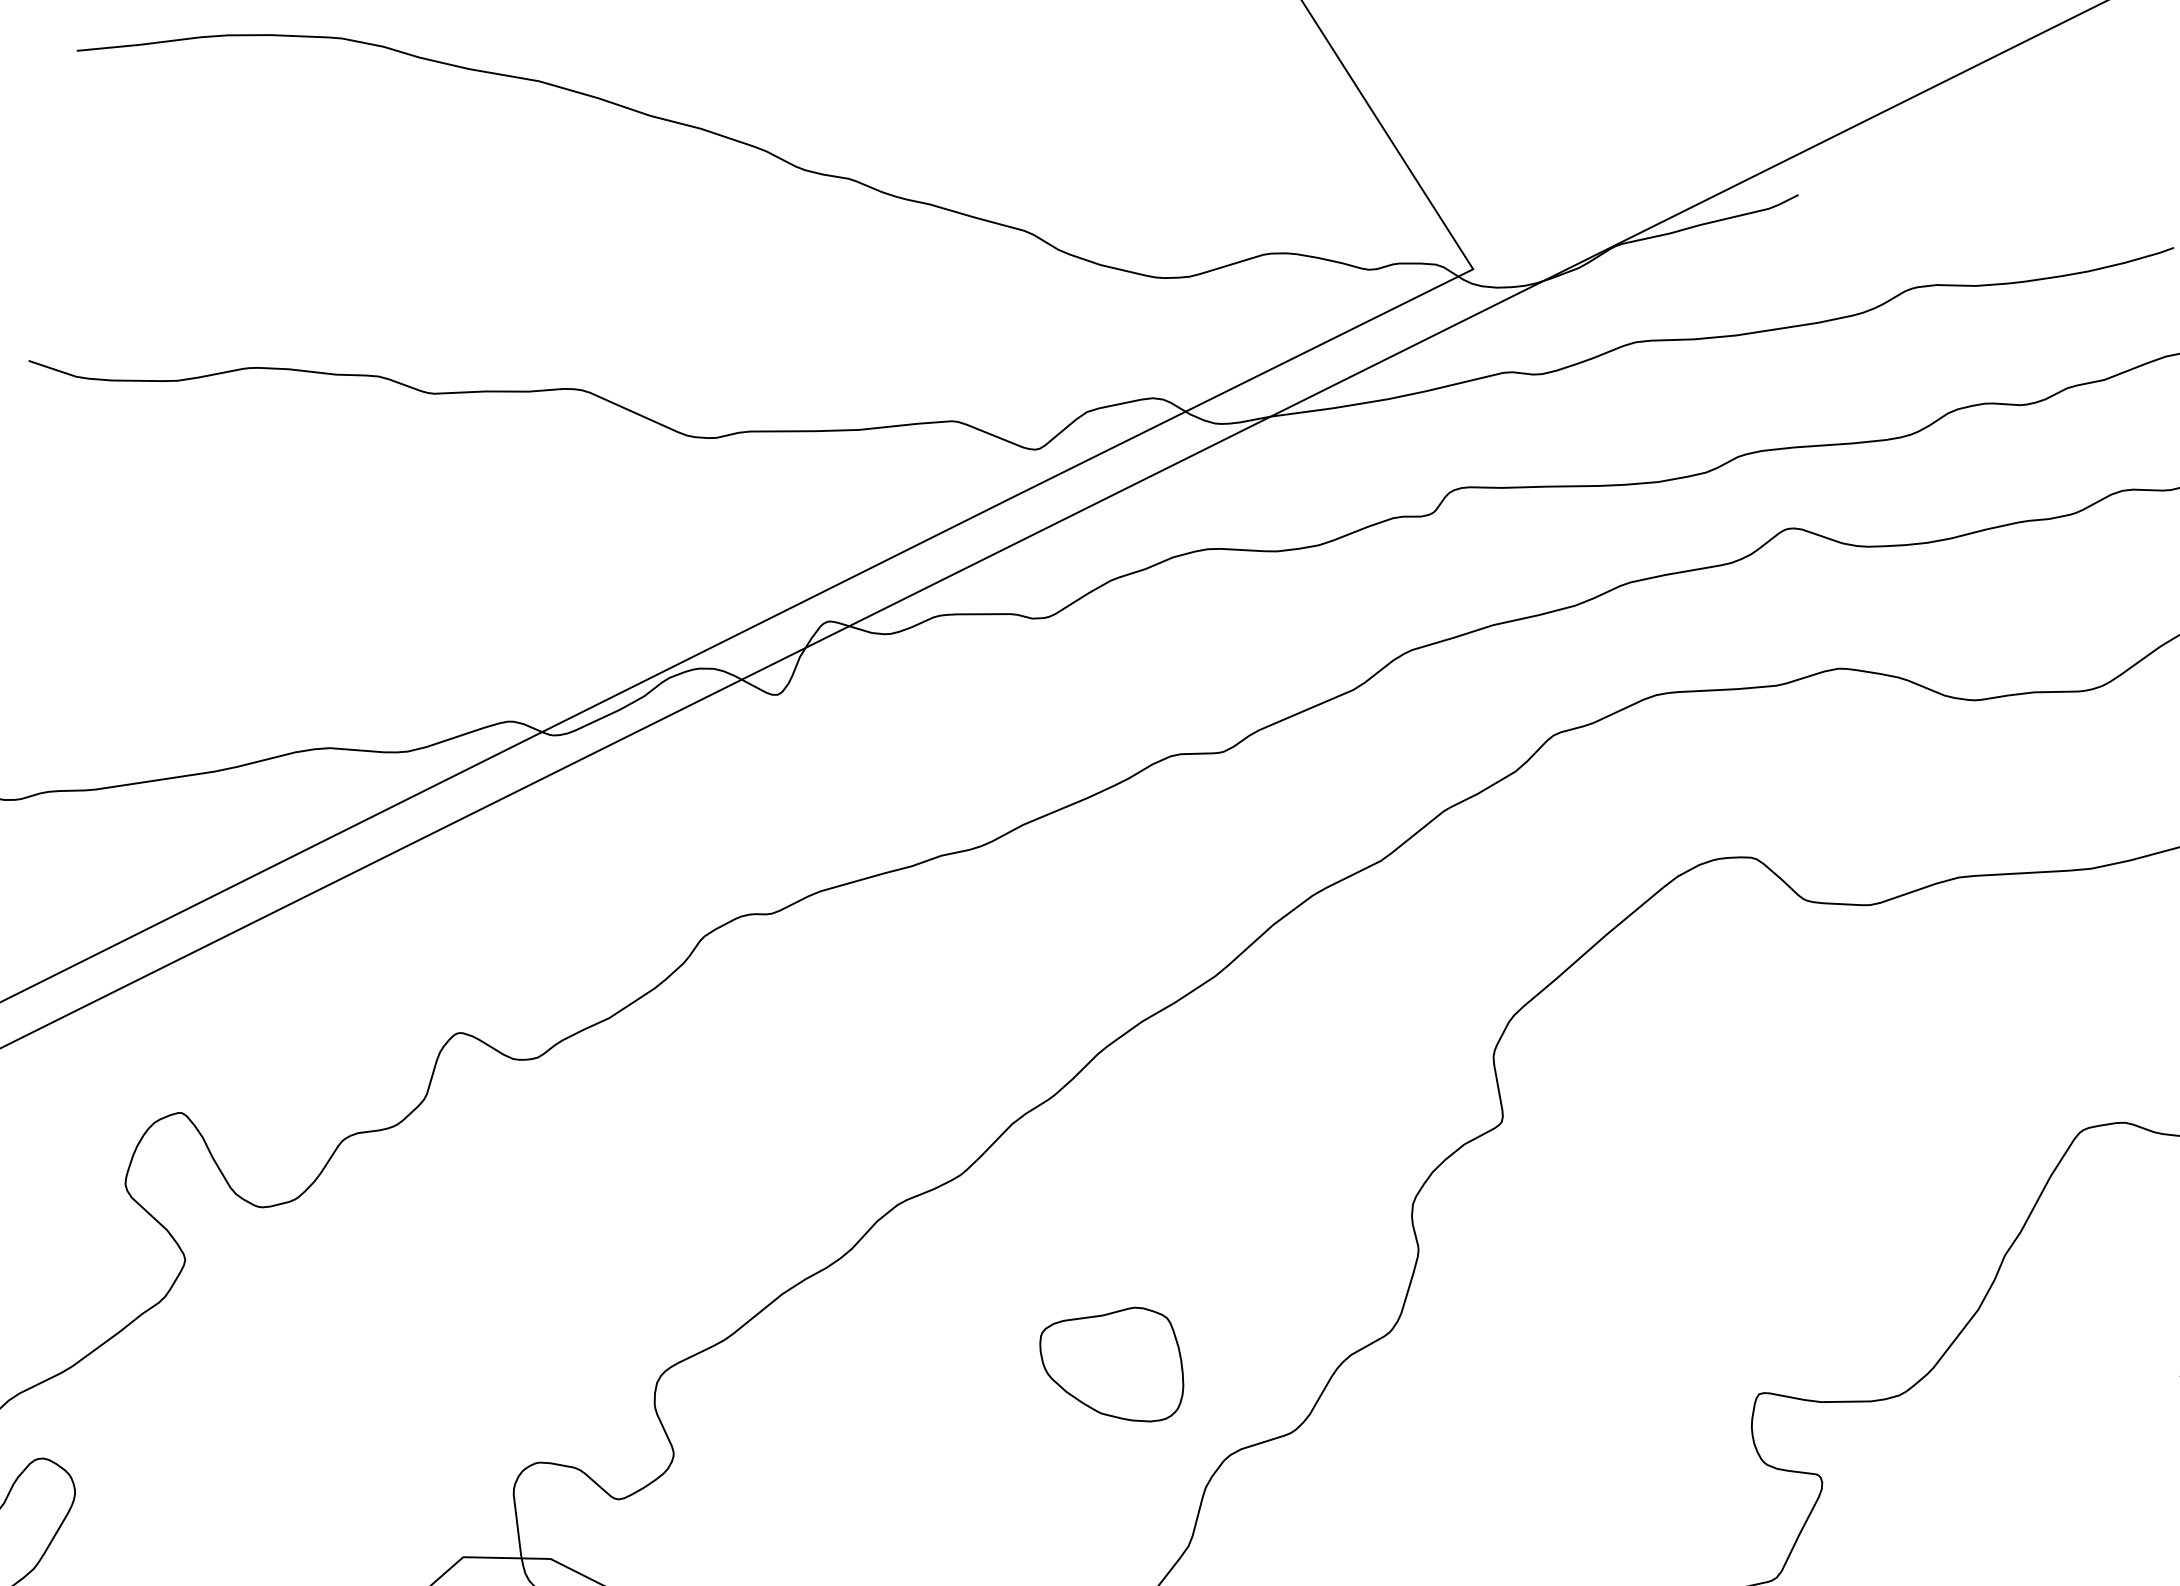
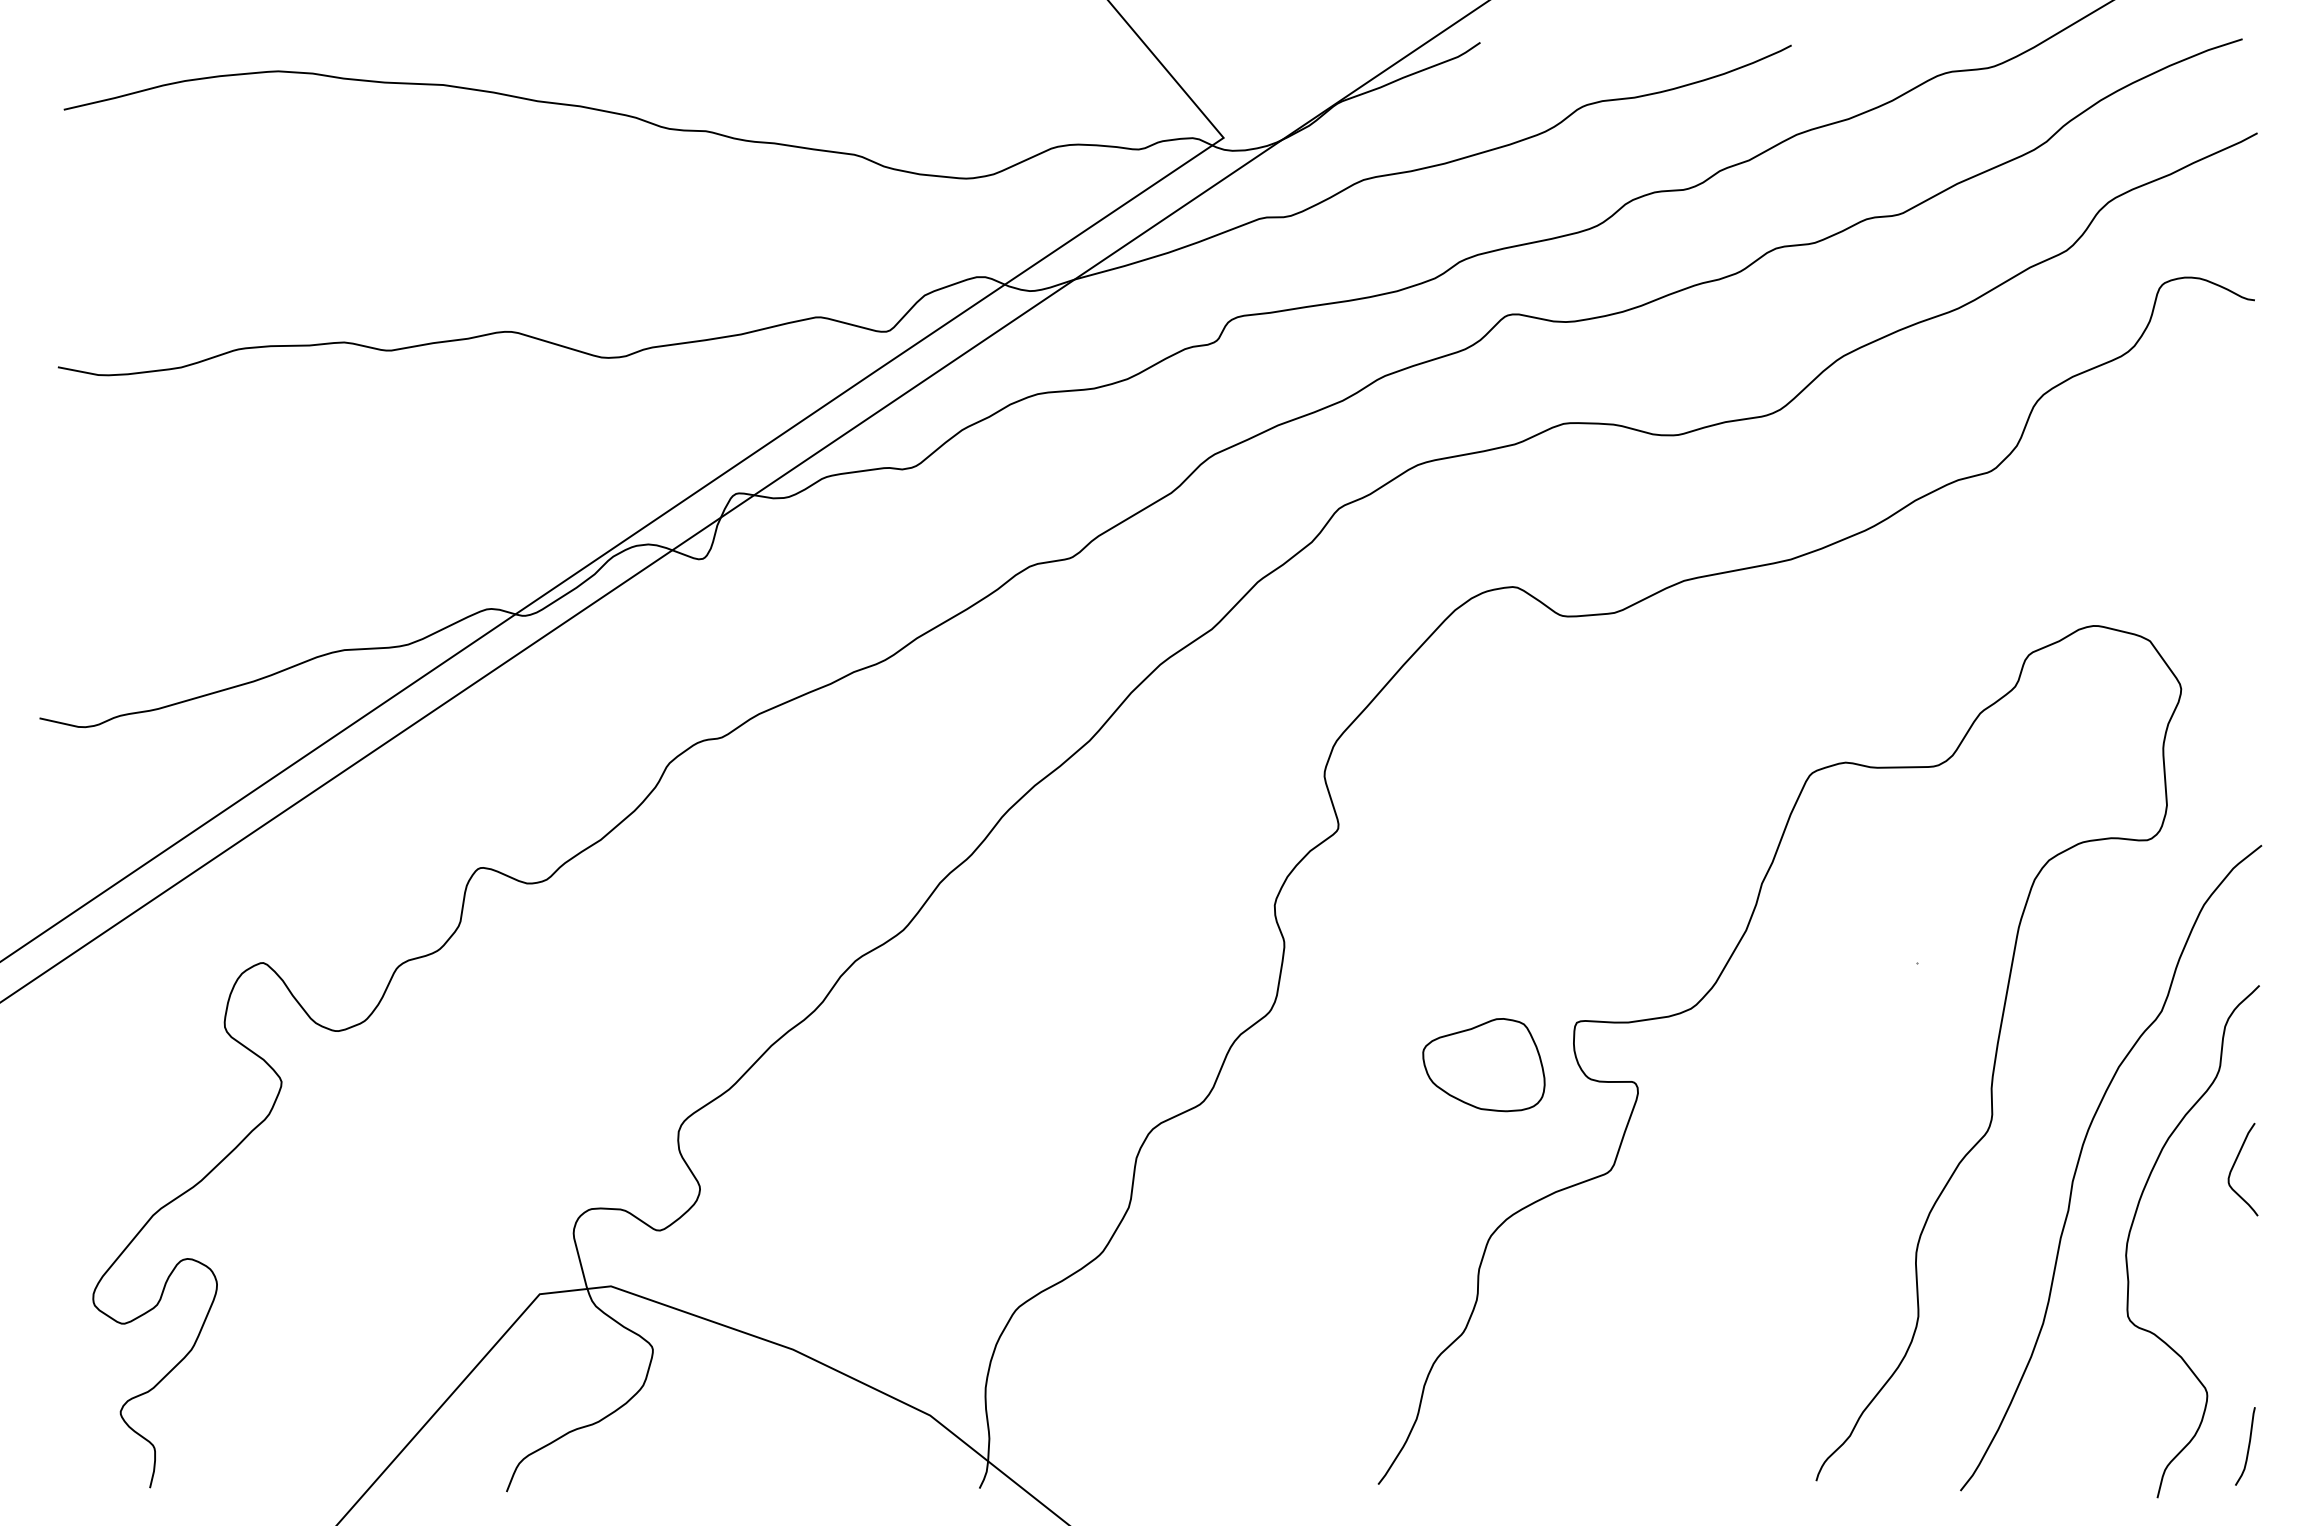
part: (1111, 1361) -> (1483, 1065), moved

